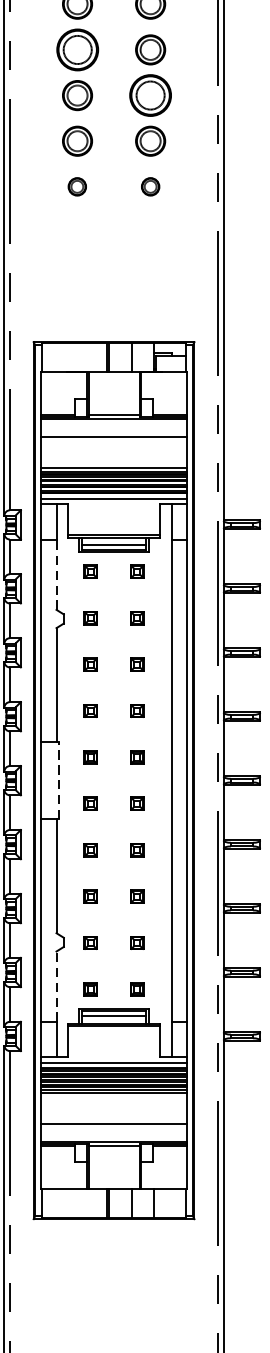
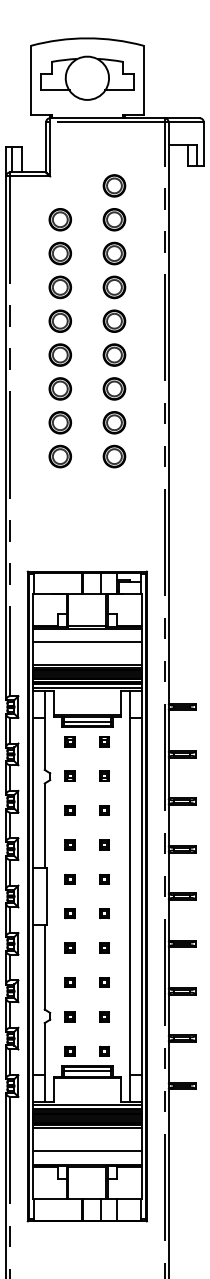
part: (76, 49) -> (59, 354), size x0.71
part: (150, 94) -> (114, 388), size x0.71
part: (76, 186) -> (59, 456), size x1.67
part: (150, 186) -> (114, 456), size x1.67
line: (56, 574) -> (44, 743), dashed -> solid
line: (58, 780) -> (46, 896), dashed -> solid
line: (56, 985) -> (44, 1048), dashed -> solid

